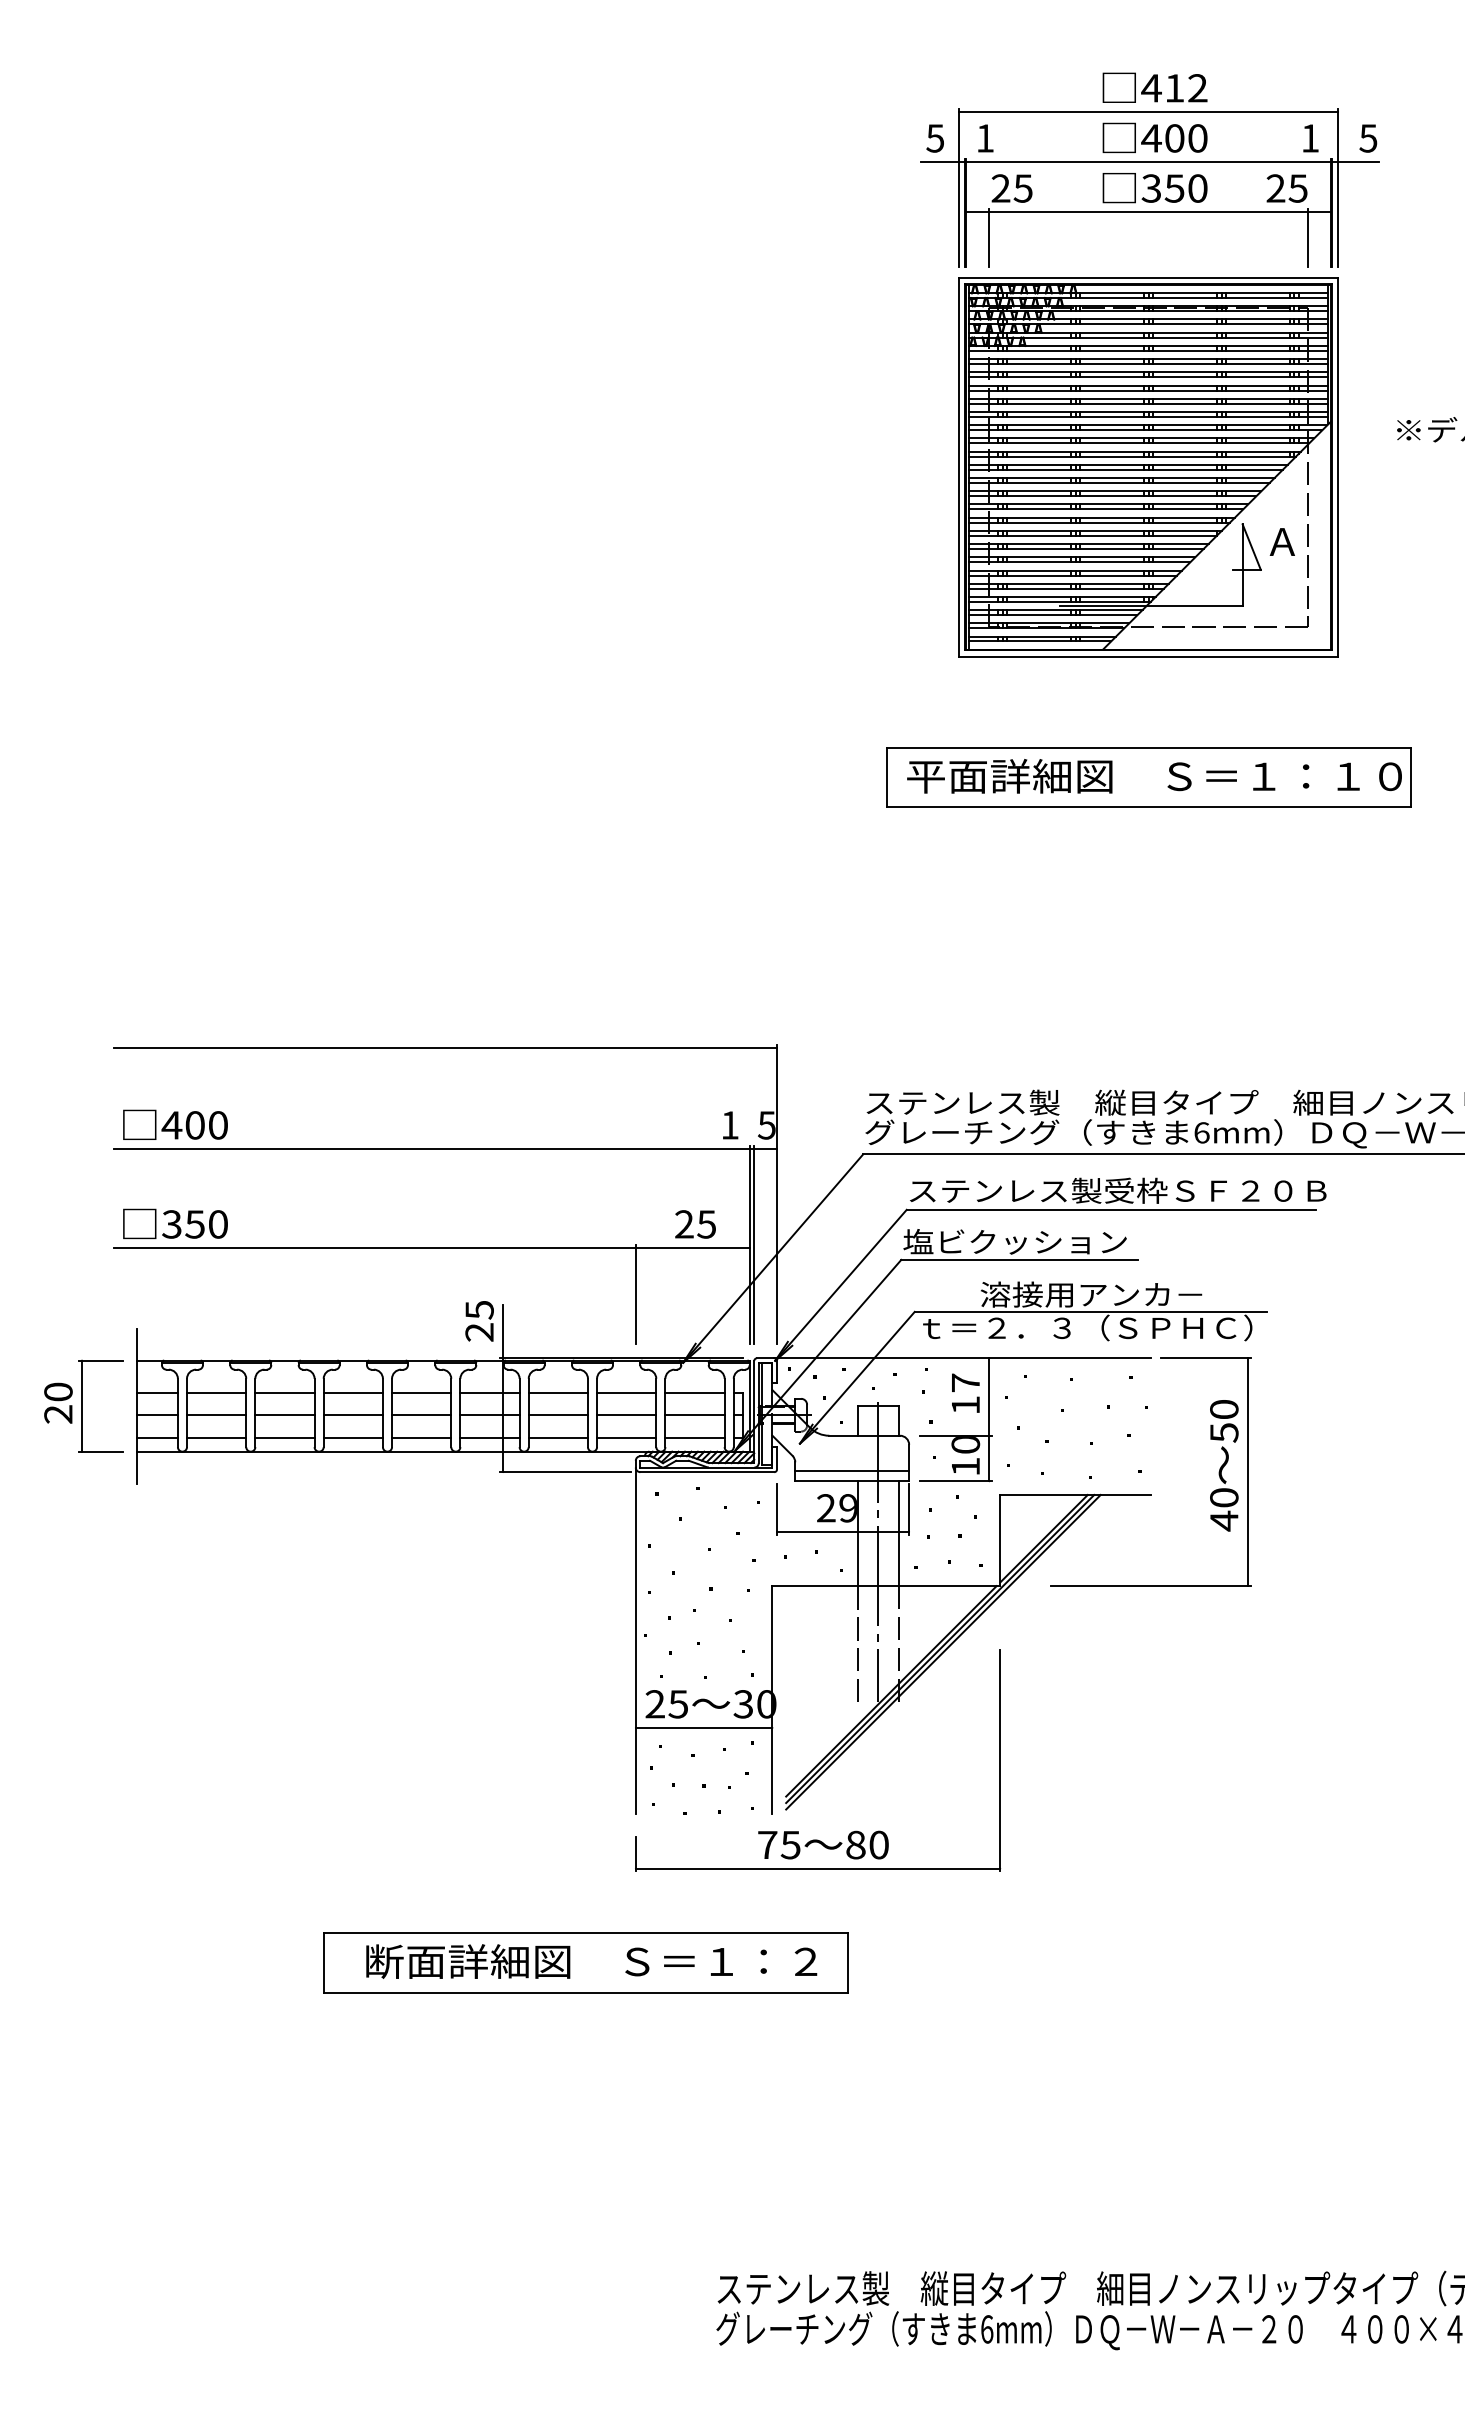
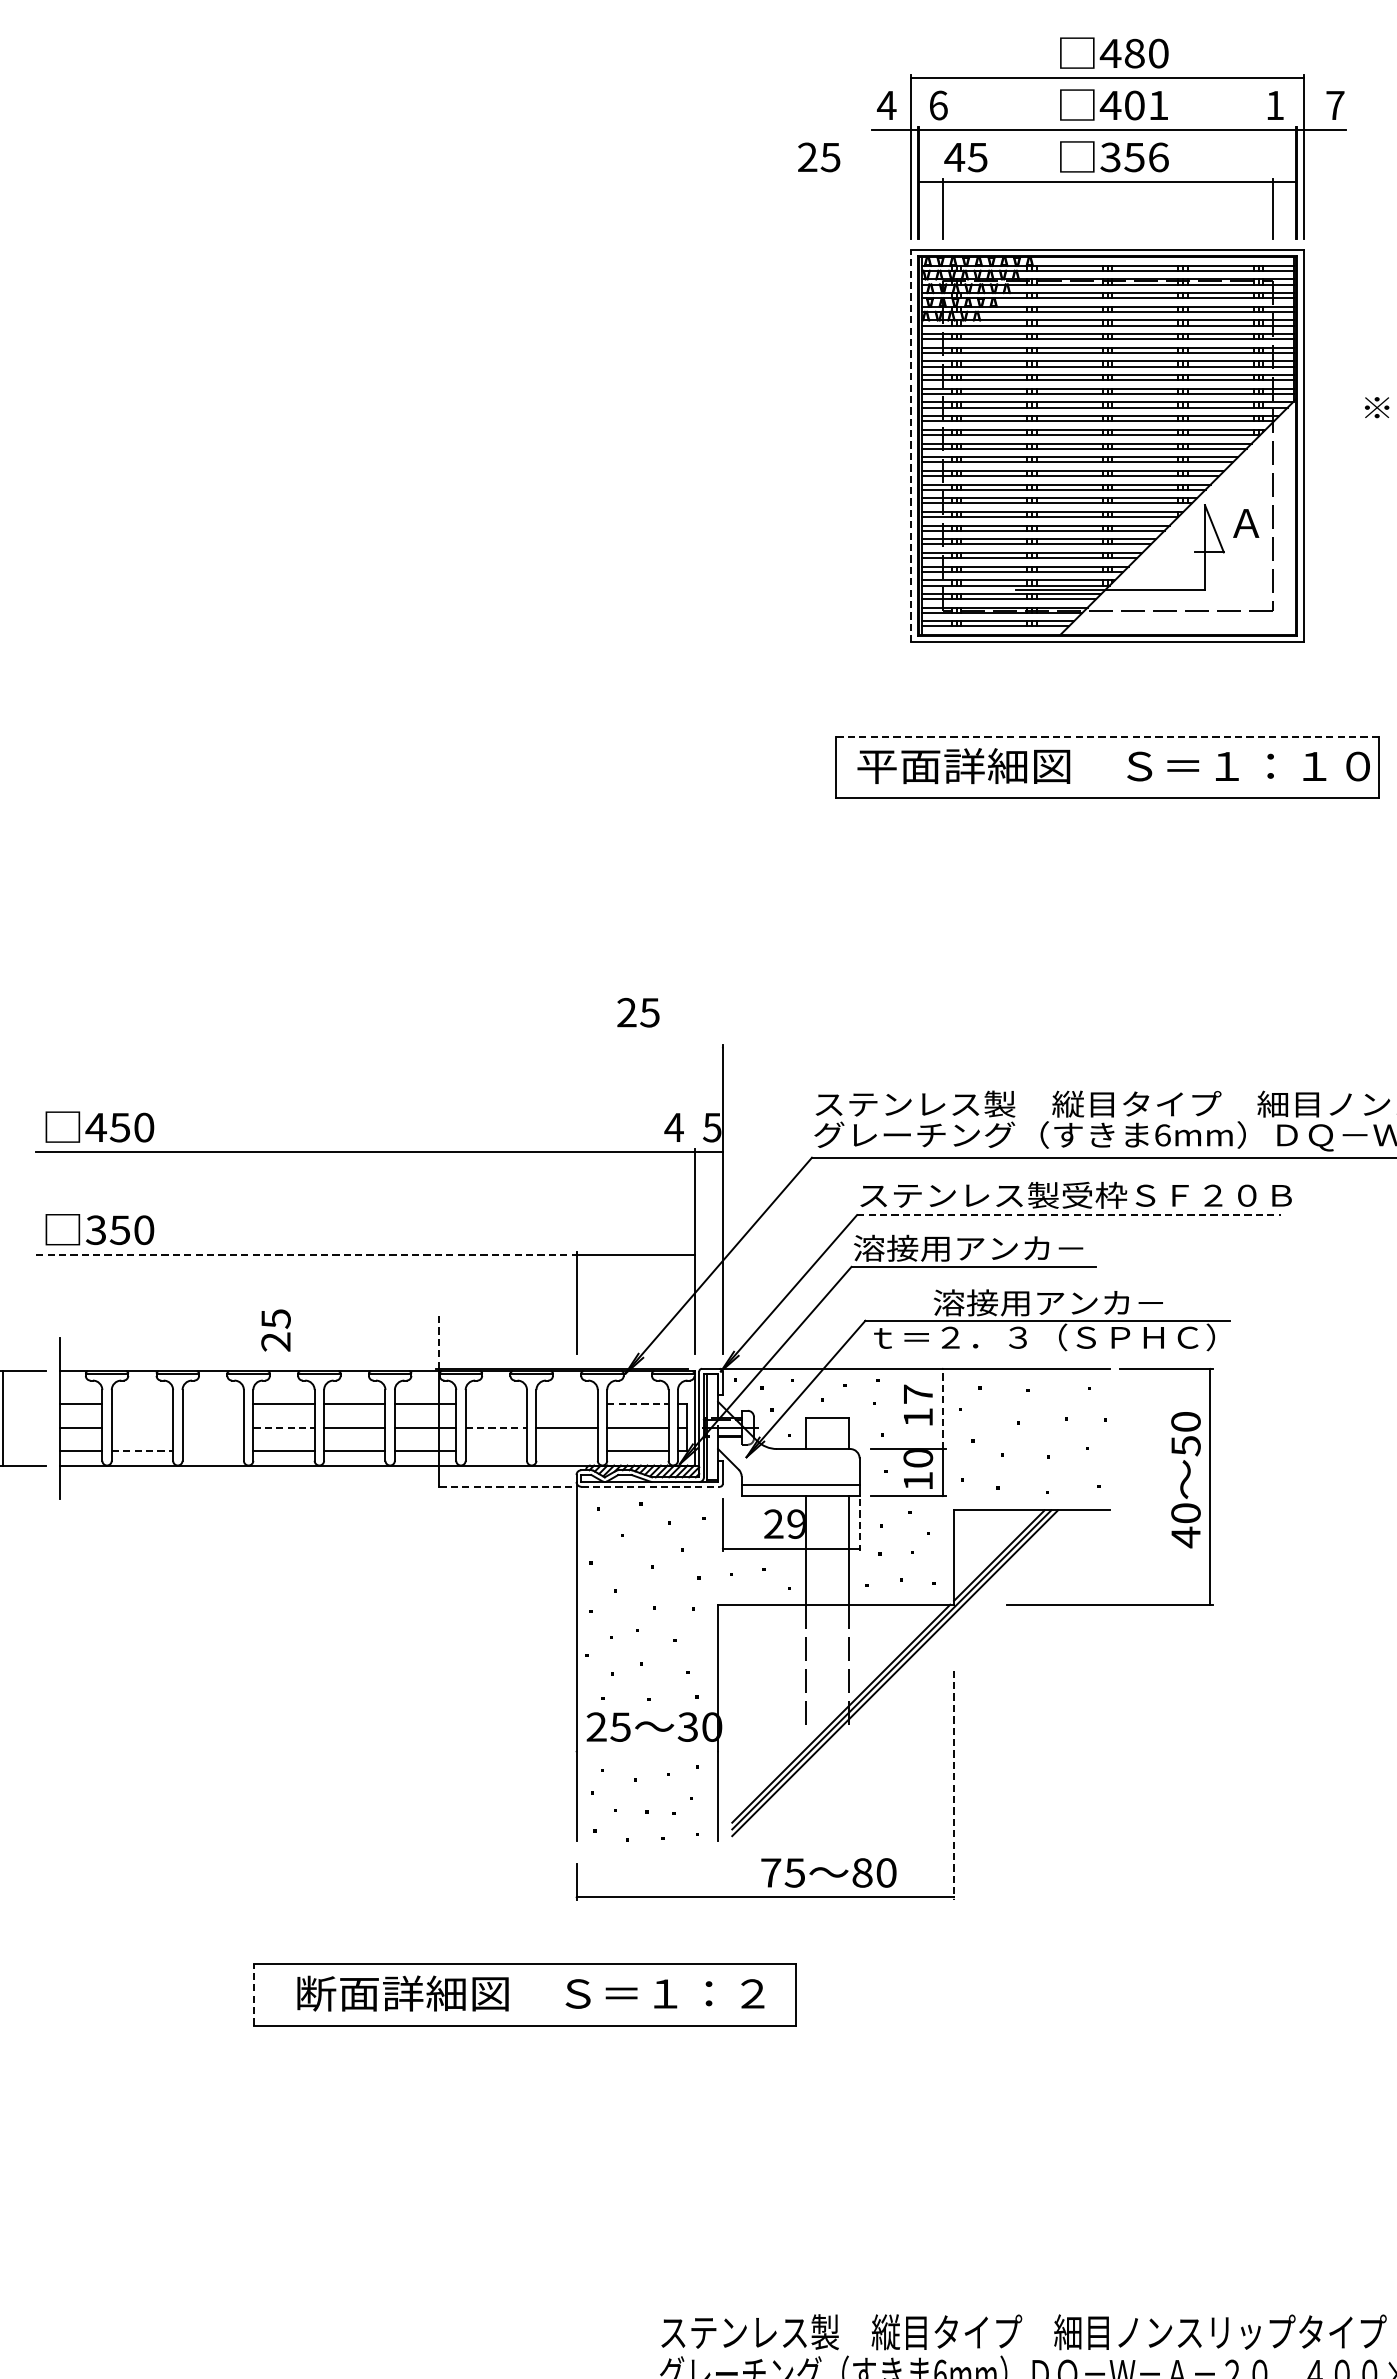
text: (1186, 88) -> (1146, 53), 412 -> 480
text: (934, 138) -> (885, 105), 5 -> 4
text: (985, 138) -> (938, 105), 1 -> 6
text: (1197, 138) -> (1158, 105), 400 -> 401
text: (1368, 138) -> (1335, 105), 5 -> 7
text: (1000, 188) -> (954, 157), 25 -> 45
text: (1197, 188) -> (1158, 157), 350 -> 356
text: (1286, 188) -> (818, 157), moved
line: (959, 467) -> (911, 446), solid -> dashed
line: (1148, 747) -> (1107, 736), solid -> dashed
line: (445, 1048) -> (379, 1047), removed
text: (194, 1125) -> (119, 1127), 400 -> 450
text: (729, 1125) -> (673, 1127), 1 -> 4
line: (1111, 1209) -> (1069, 1214), solid -> dashed
text: (695, 1224) -> (638, 1012), moved
text: (1014, 1241) -> (968, 1247), 塩ビクッション -> 溶接用アンカ－
line: (754, 1245) -> (699, 1252), removed
line: (374, 1248) -> (305, 1255), solid -> dashed
text: (479, 1321) -> (275, 1330), moved
line: (503, 1331) -> (439, 1341), solid -> dashed
line: (216, 1392) -> (142, 1404), removed
line: (284, 1392) -> (212, 1404), removed
line: (557, 1392) -> (495, 1404), removed
line: (626, 1392) -> (566, 1404), removed
line: (695, 1392) -> (638, 1404), solid -> dashed
line: (989, 1397) -> (942, 1409), solid -> dashed
line: (216, 1415) -> (142, 1428), removed
line: (284, 1415) -> (212, 1428), removed
line: (353, 1415) -> (284, 1428), solid -> dashed
line: (558, 1415) -> (496, 1428), solid -> dashed
line: (216, 1437) -> (142, 1450), solid -> dashed
line: (284, 1437) -> (212, 1450), removed
line: (557, 1437) -> (495, 1450), removed
line: (626, 1437) -> (566, 1450), removed
line: (565, 1472) -> (503, 1487), solid -> dashed
line: (707, 1472) -> (650, 1487), solid -> dashed
line: (909, 1509) -> (859, 1525), solid -> dashed
line: (878, 1552) -> (827, 1569), removed
line: (703, 1727) -> (646, 1751), removed
line: (1000, 1760) -> (954, 1785), solid -> dashed
text: (823, 1844) -> (828, 1872), moved
line: (324, 1962) -> (254, 1994), solid -> dashed

